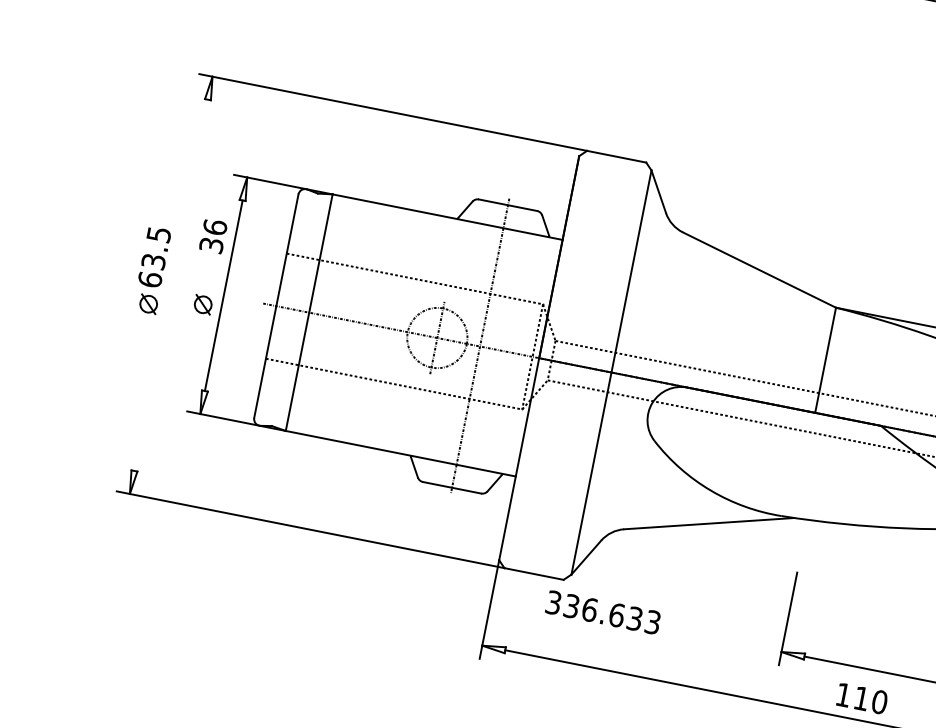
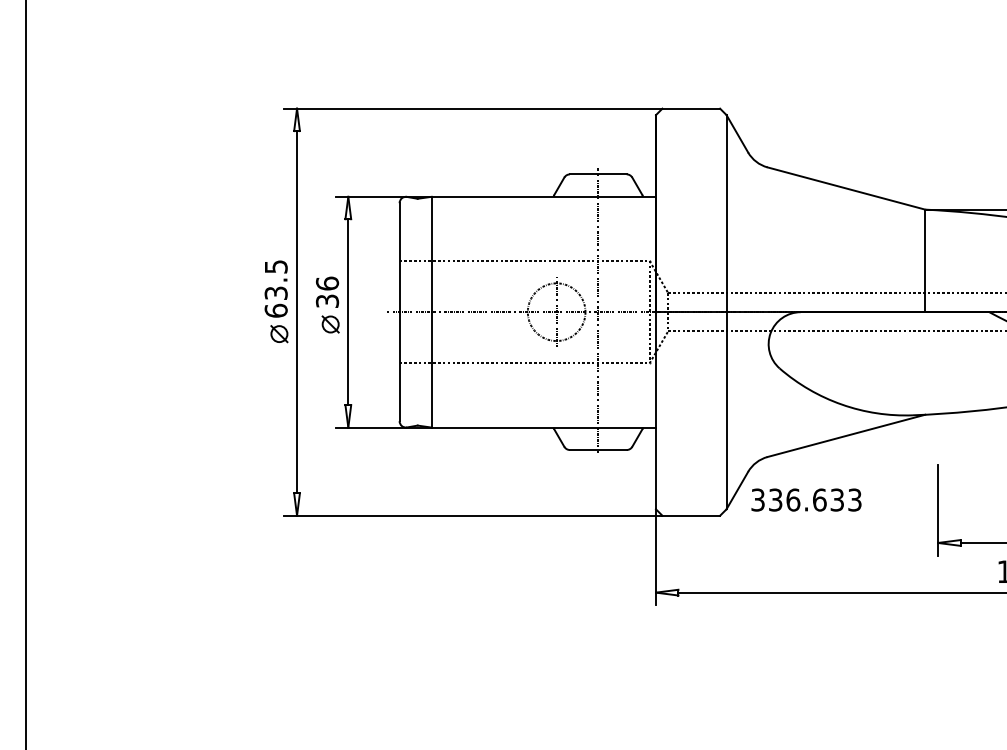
text: (213, 235) -> (327, 291), moved
line: (171, 285) -> (297, 312), added
text: (603, 612) -> (806, 499), moved

